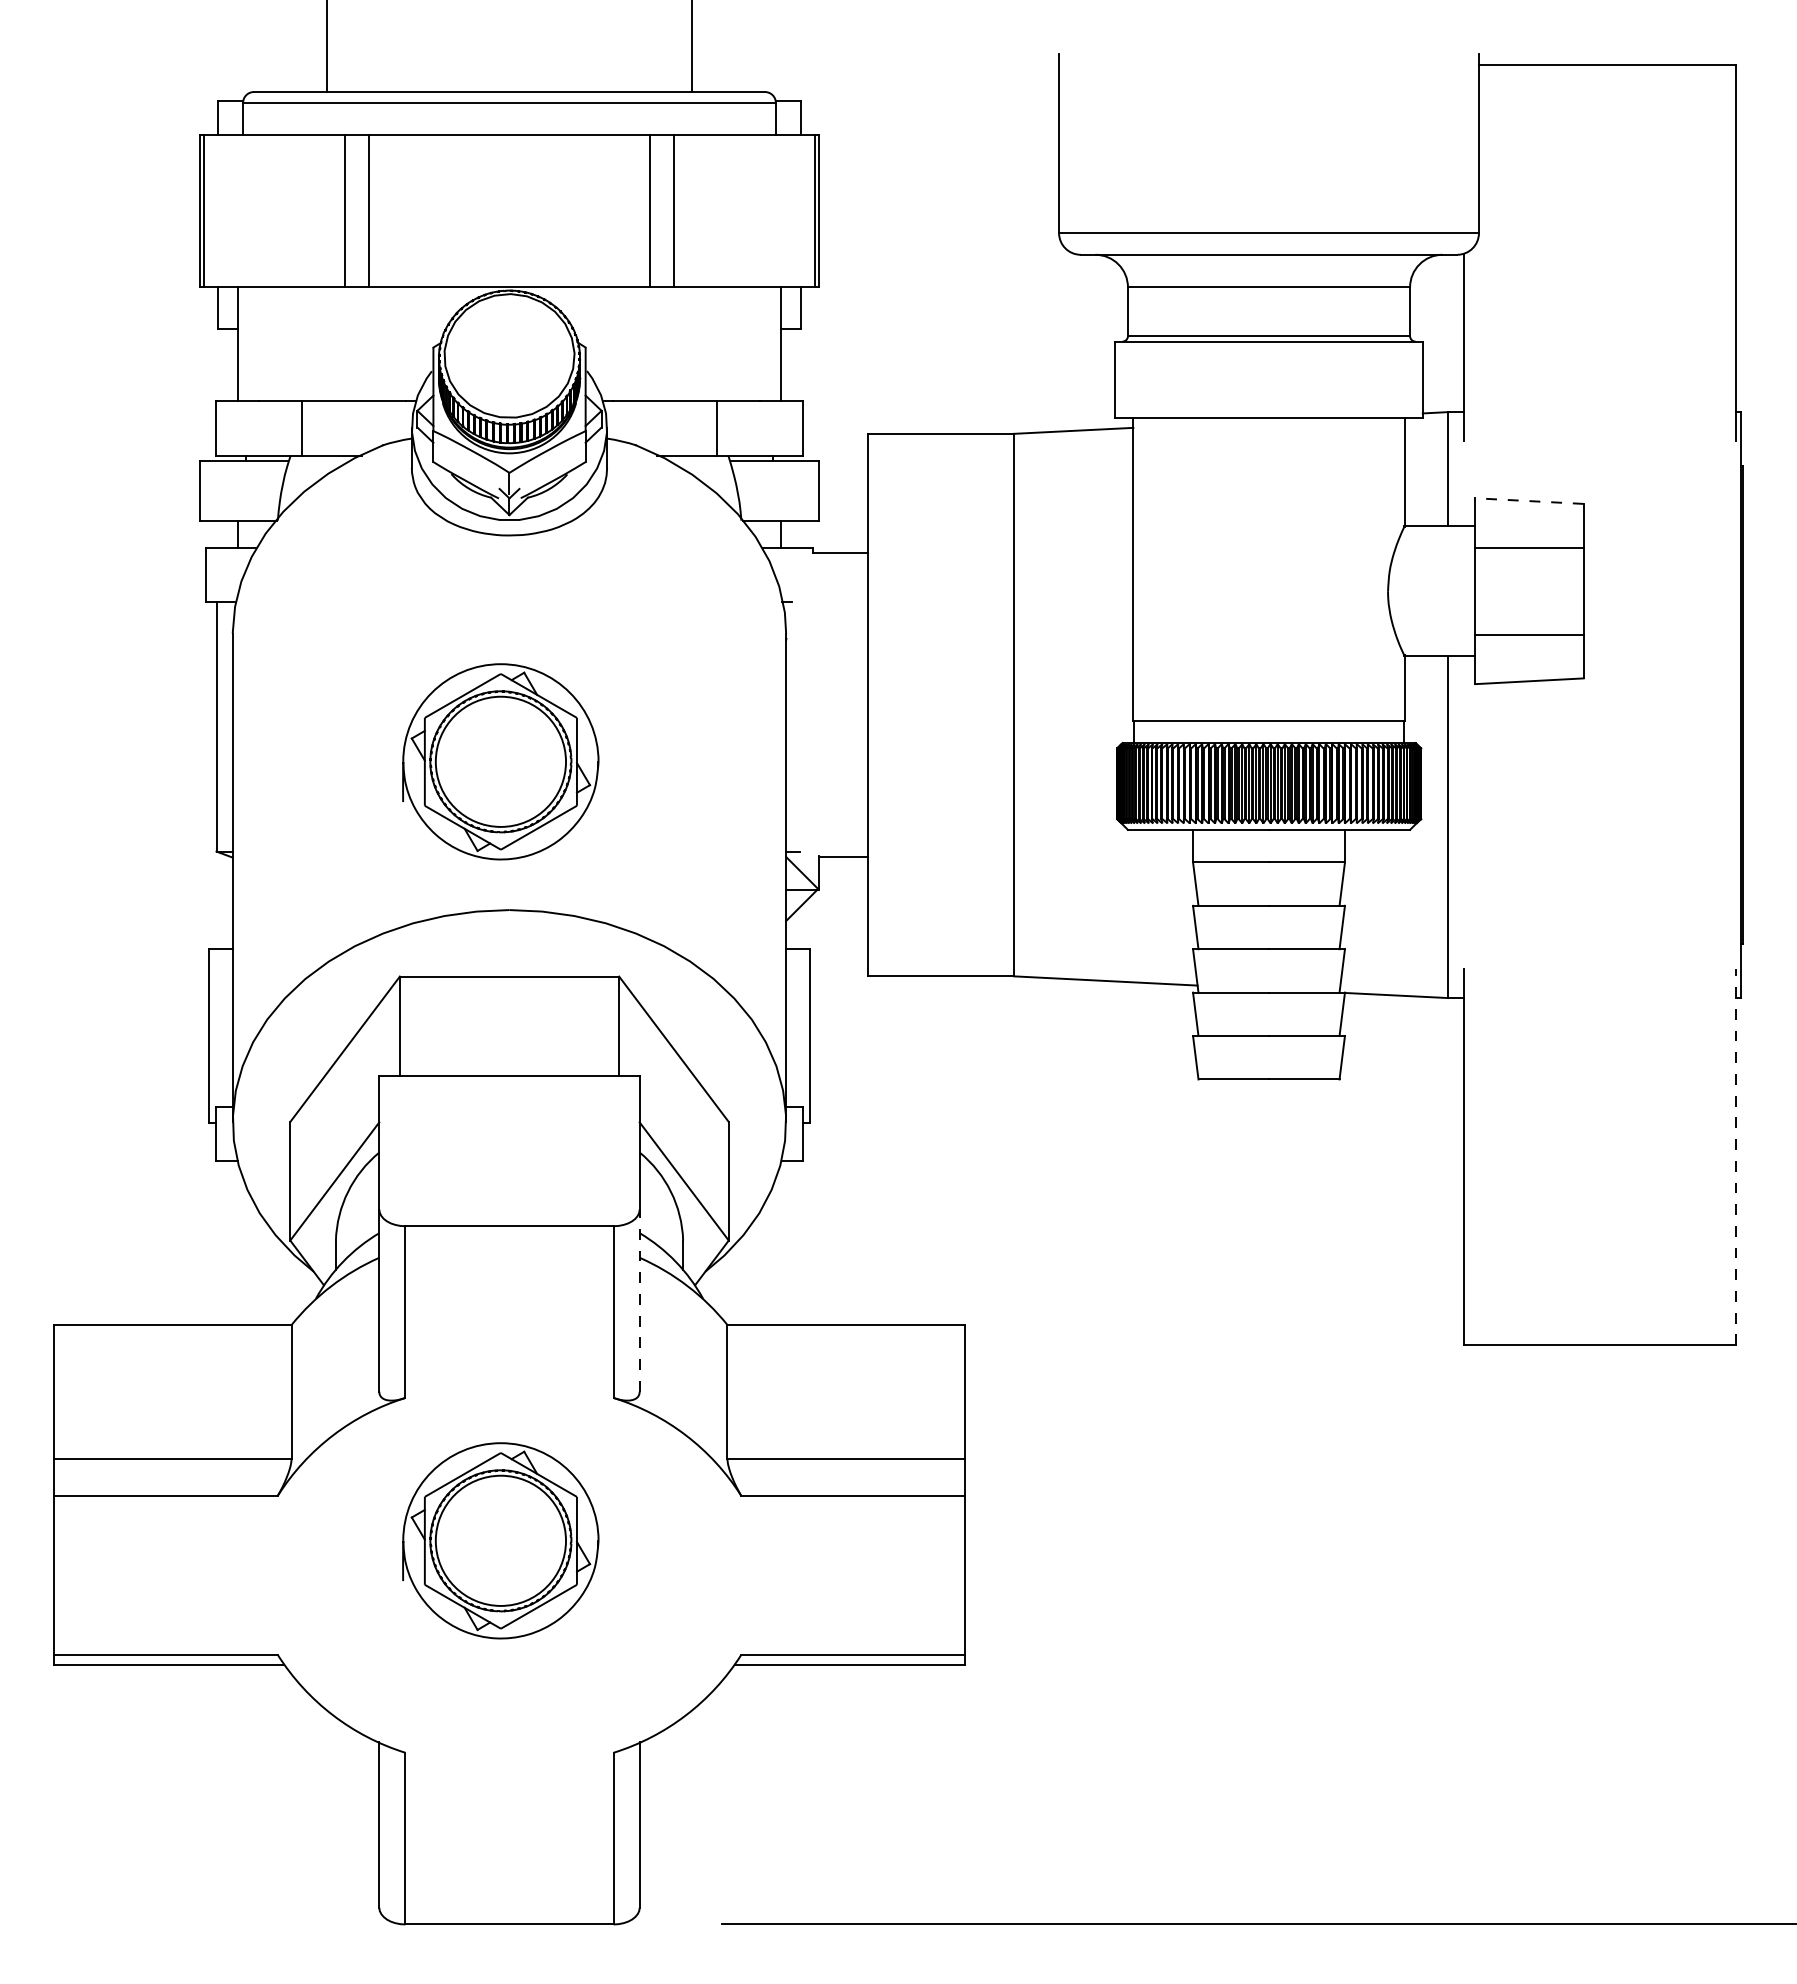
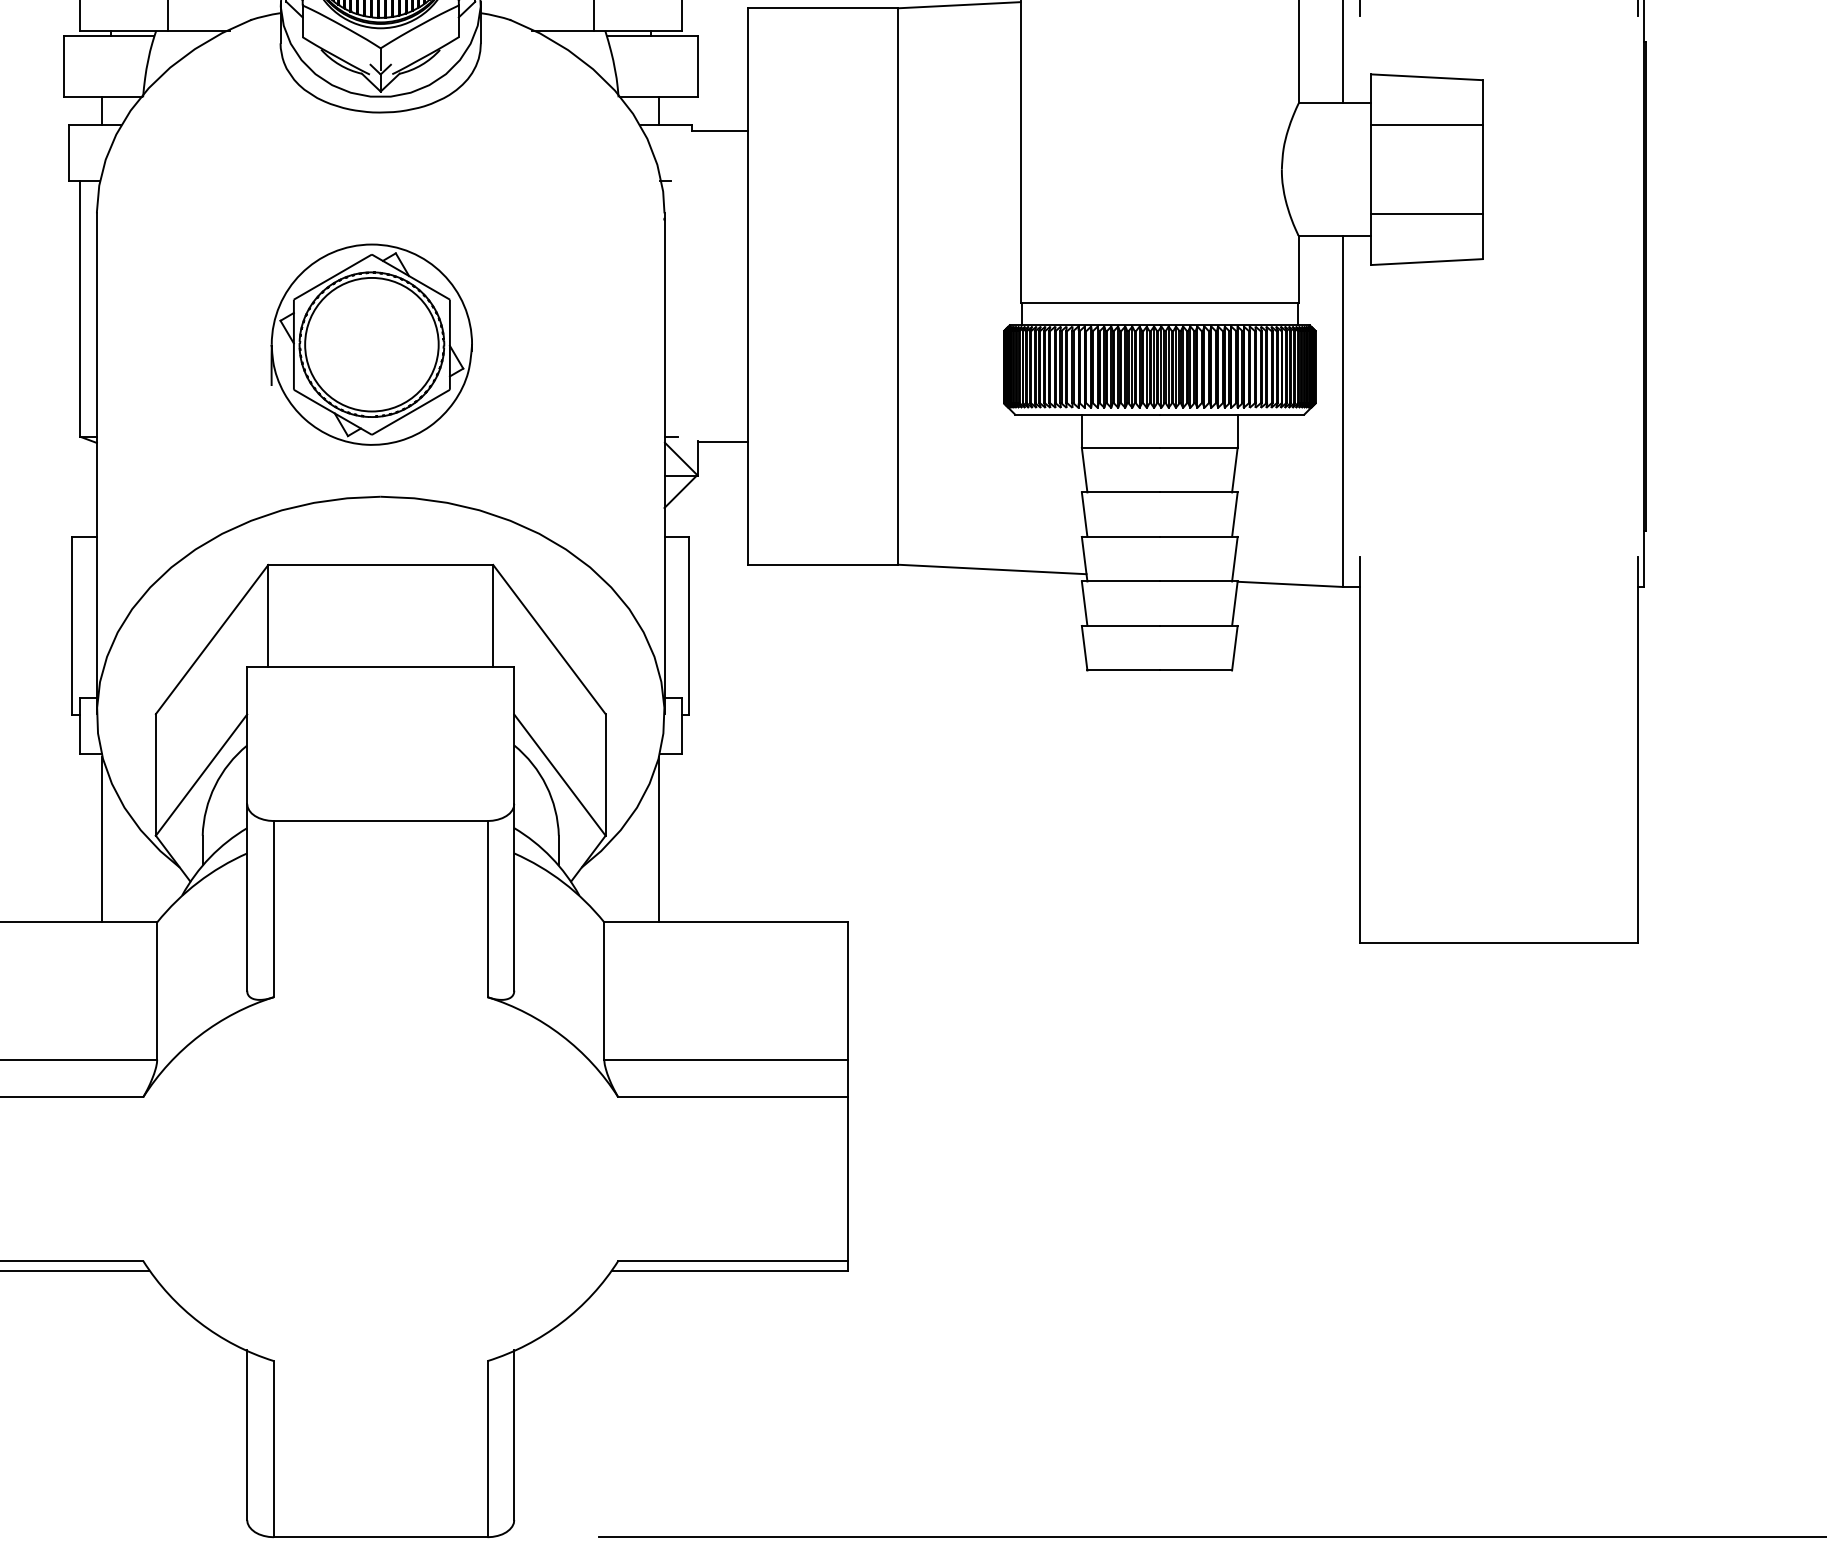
line: (1528, 501) -> (1425, 77), dashed -> solid
line: (1735, 1156) -> (1638, 749), dashed -> solid
line: (238, 1243) -> (102, 838), added
line: (780, 1243) -> (658, 838), added
line: (639, 1300) -> (514, 897), dashed -> solid
part: (500, 1540) -> (371, 1143), removed

